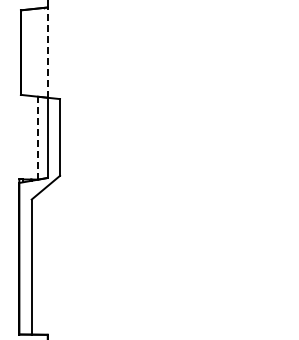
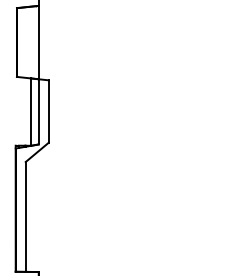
line: (47, 52) -> (38, 42), dashed -> solid
line: (38, 137) -> (31, 111), dashed -> solid

